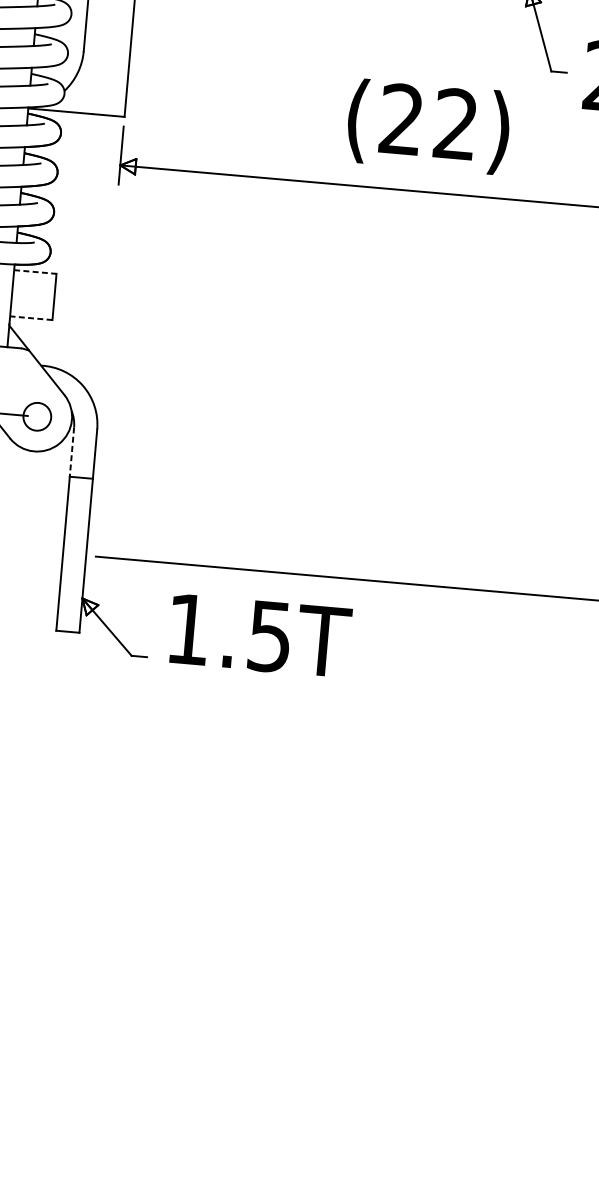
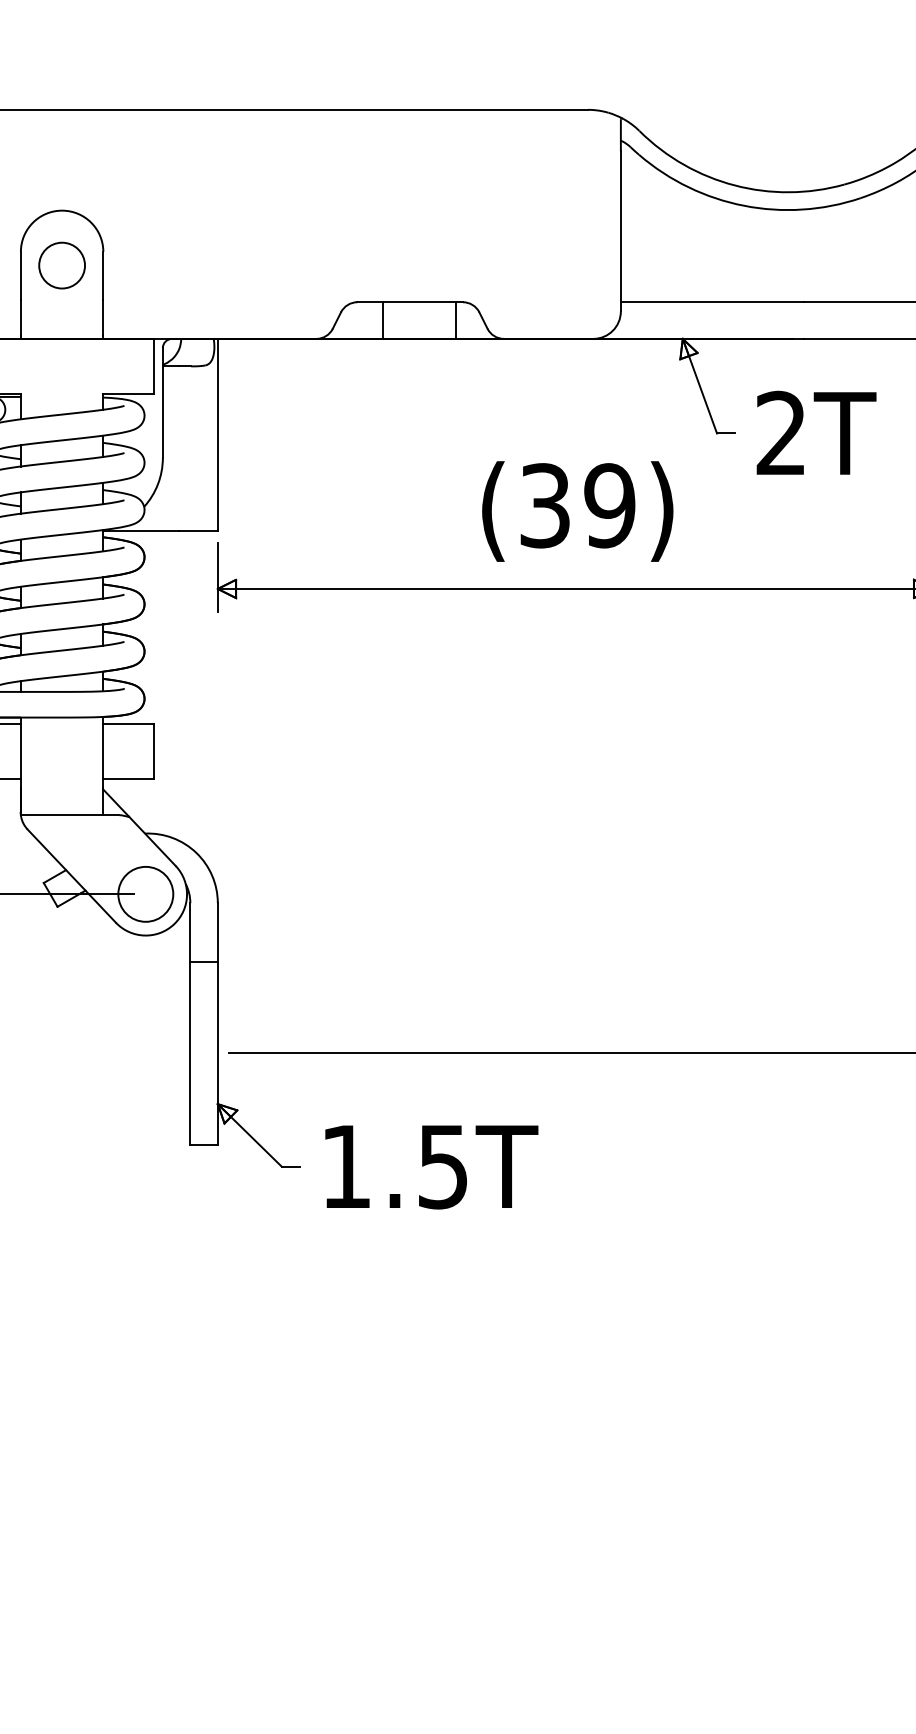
text: (428, 121) -> (577, 505), (22) -> (39)
line: (36, 271) -> (129, 723), dashed -> solid
line: (31, 318) -> (128, 778), dashed -> solid
circle: (37, 416) -> (145, 893), size x1.67
line: (72, 452) -> (190, 932), dashed -> solid
text: (260, 636) -> (431, 1167), moved

